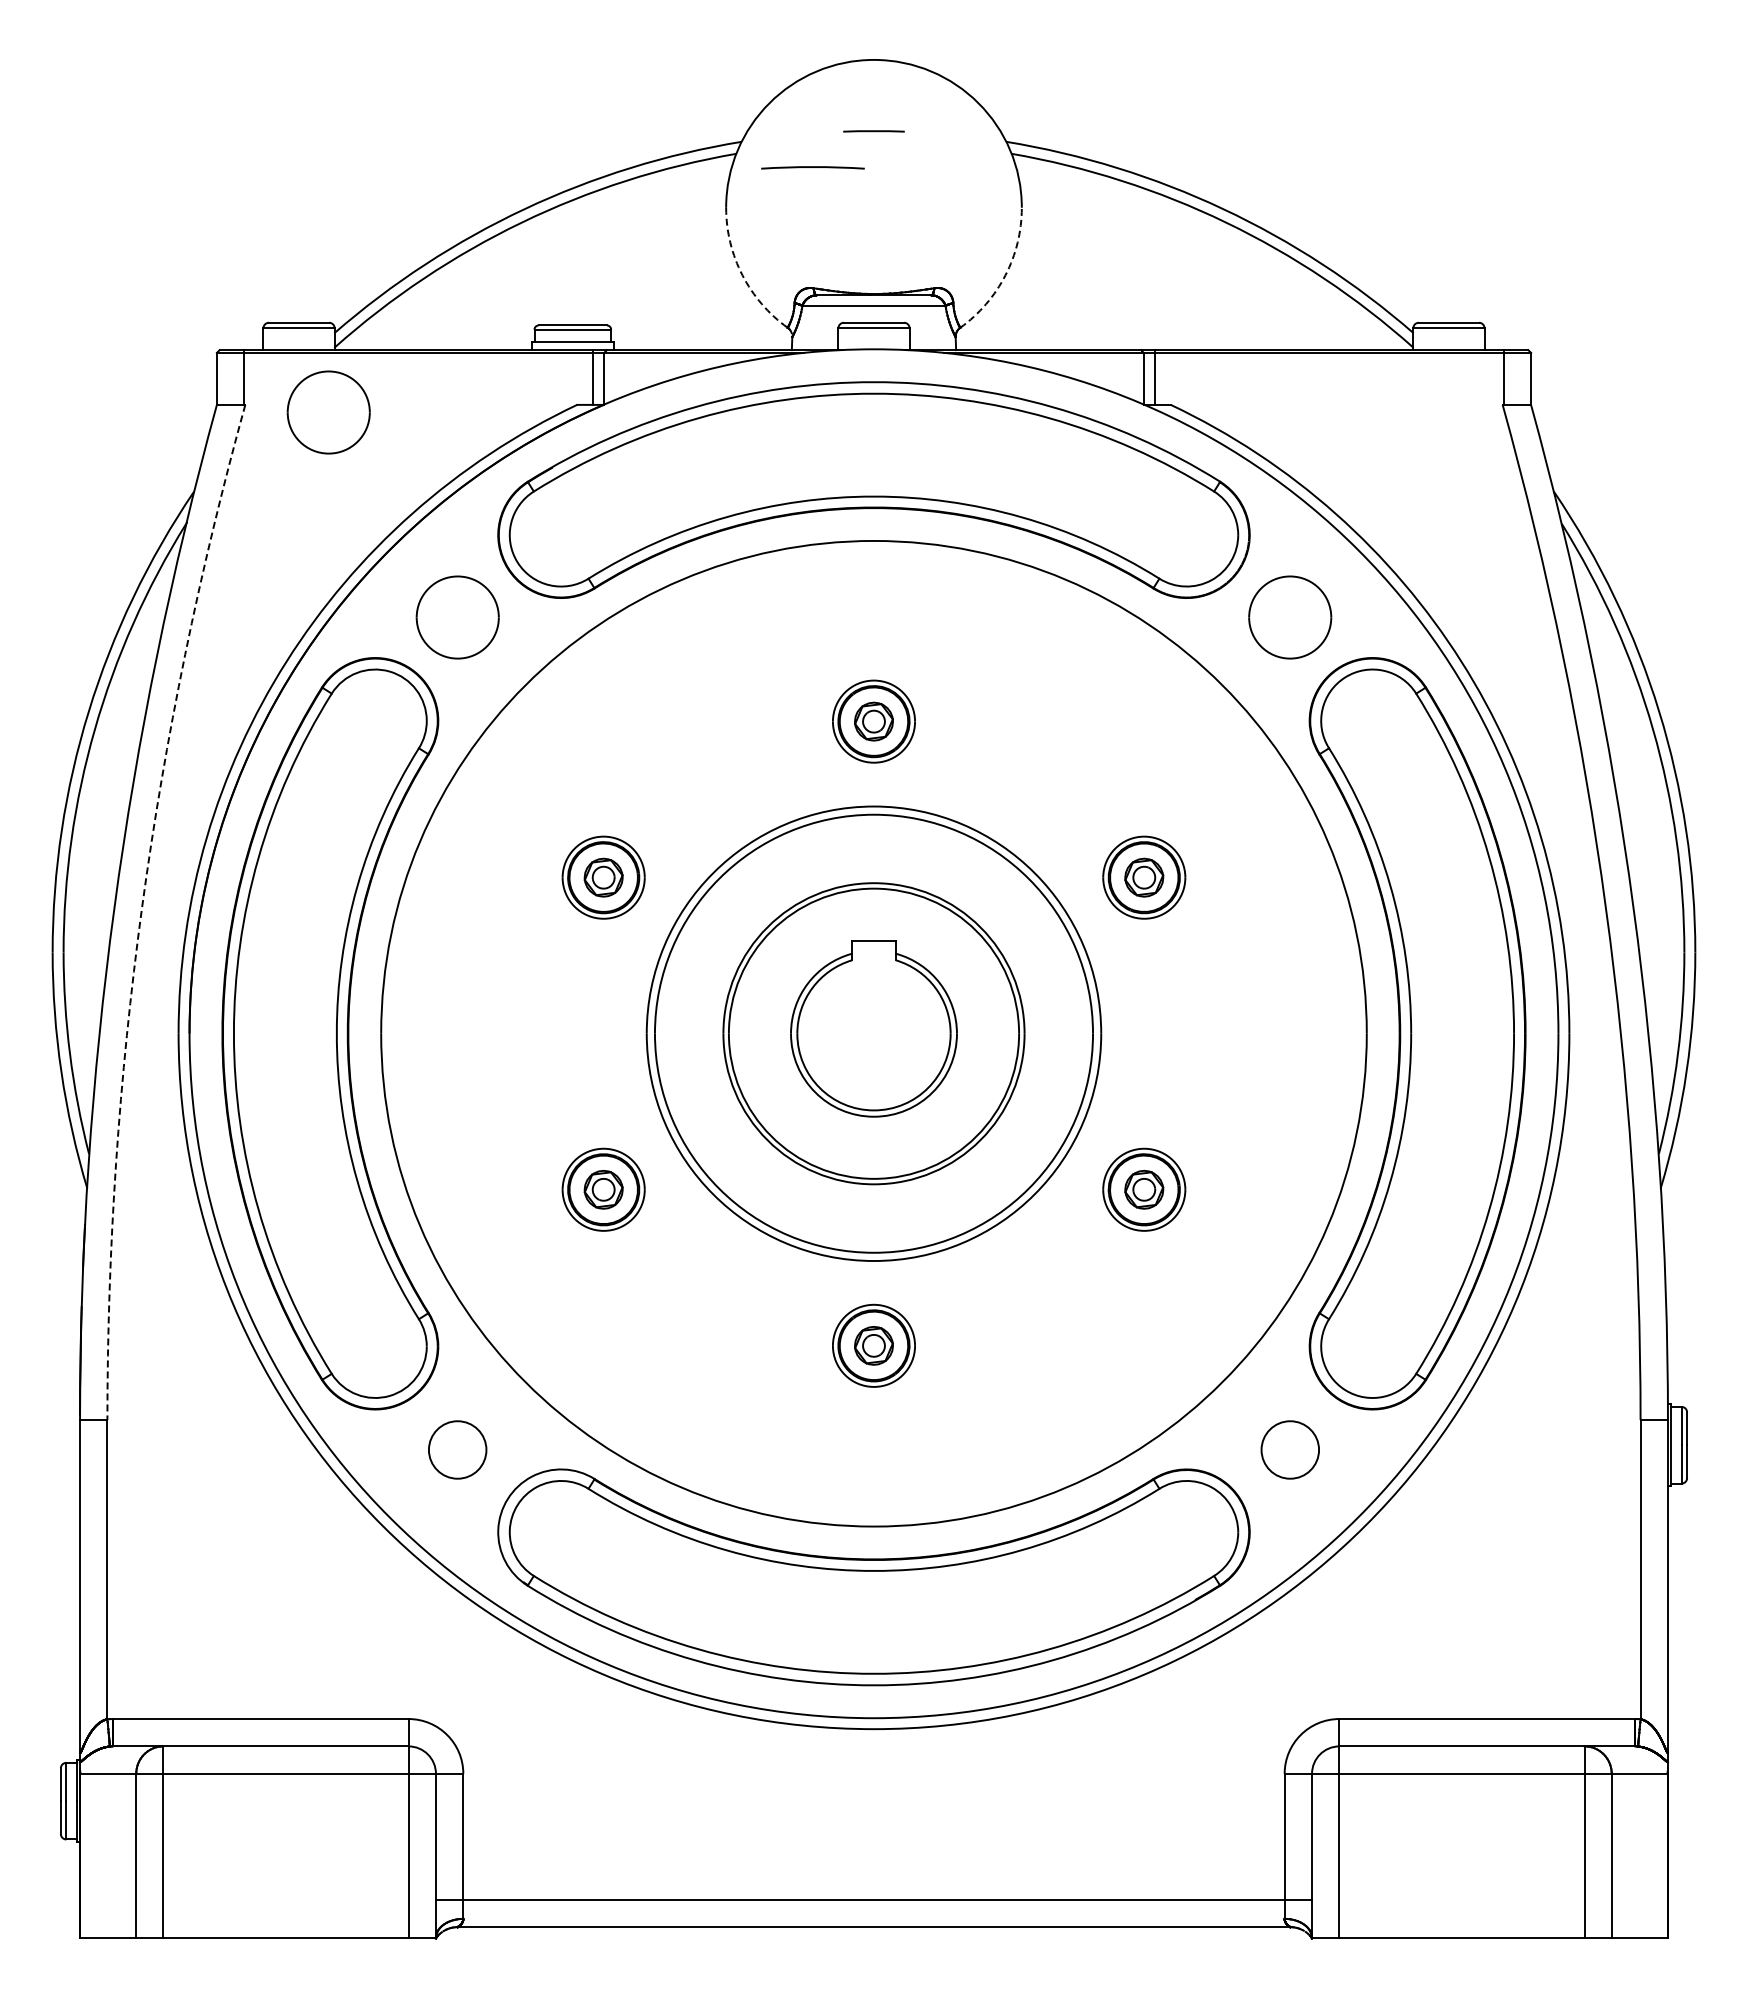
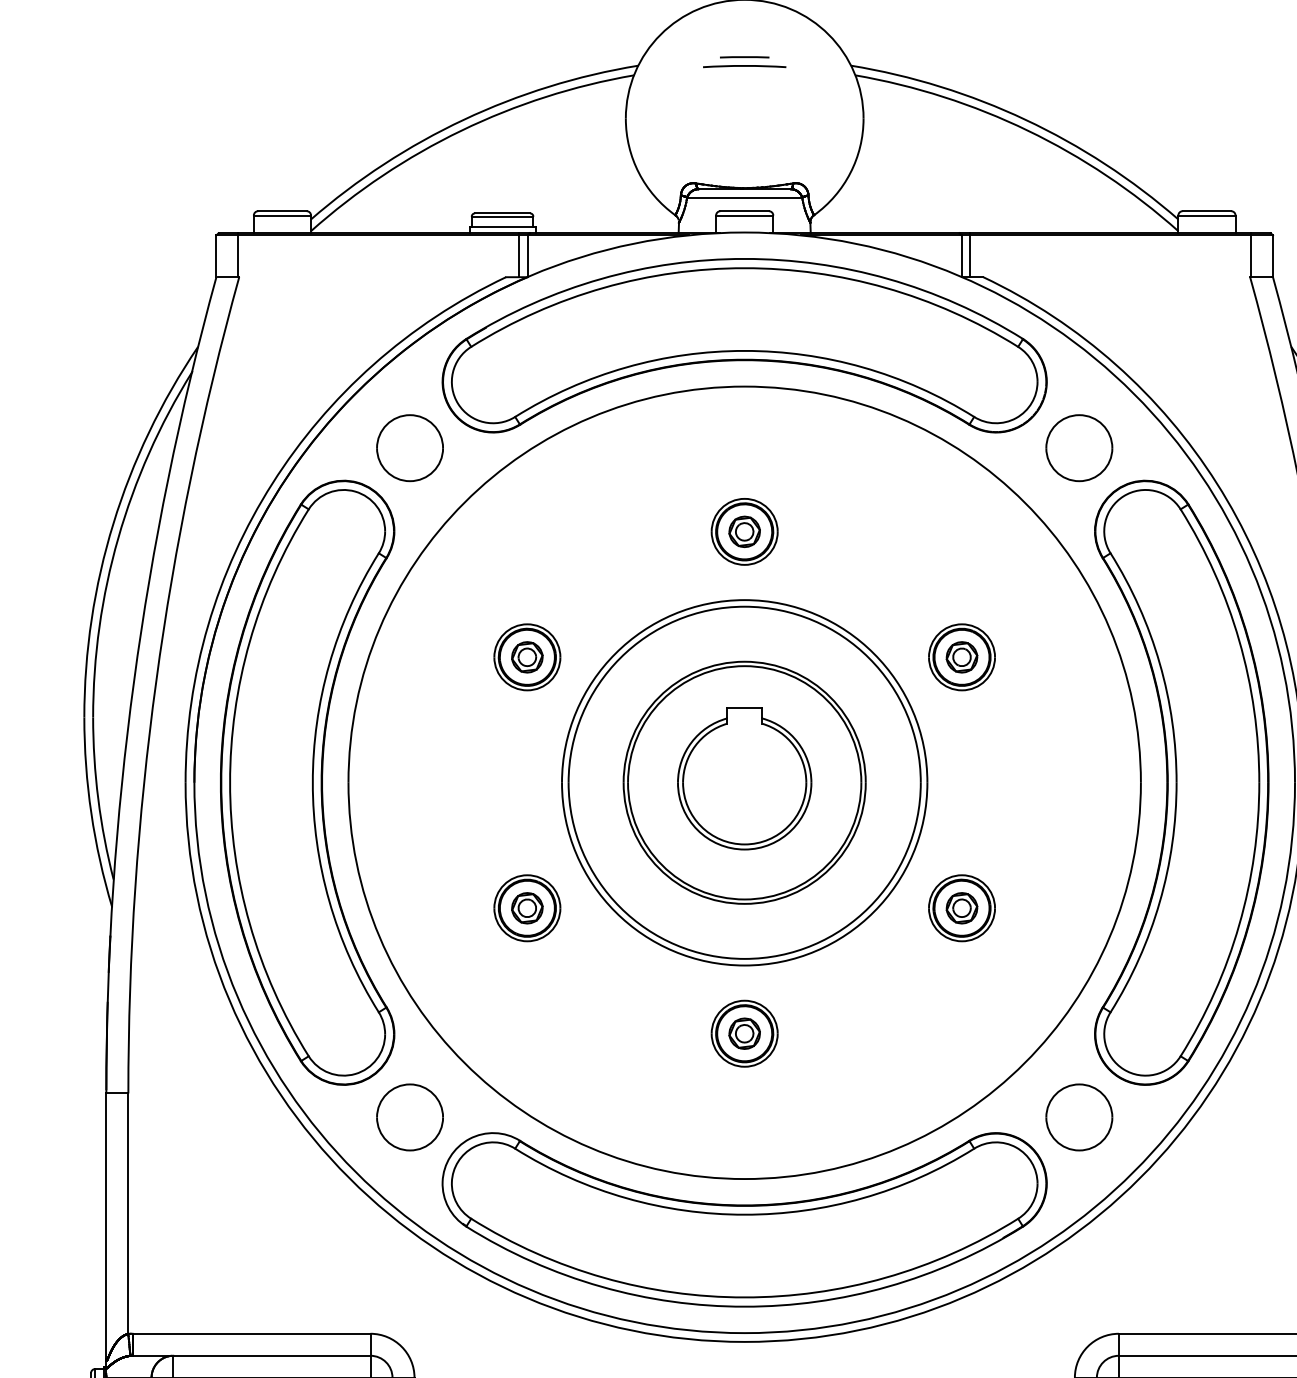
line: (812, 167) -> (744, 66), moved
arc: (742, 275) -> (638, 173), dashed -> solid
arc: (1005, 275) -> (850, 173), dashed -> solid
part: (328, 412) -> (306, 283), removed
arc: (142, 907) -> (156, 681), dashed -> solid
part: (457, 1449) -> (409, 1117), size x1.43
part: (1290, 1449) -> (1079, 1117), size x1.43

